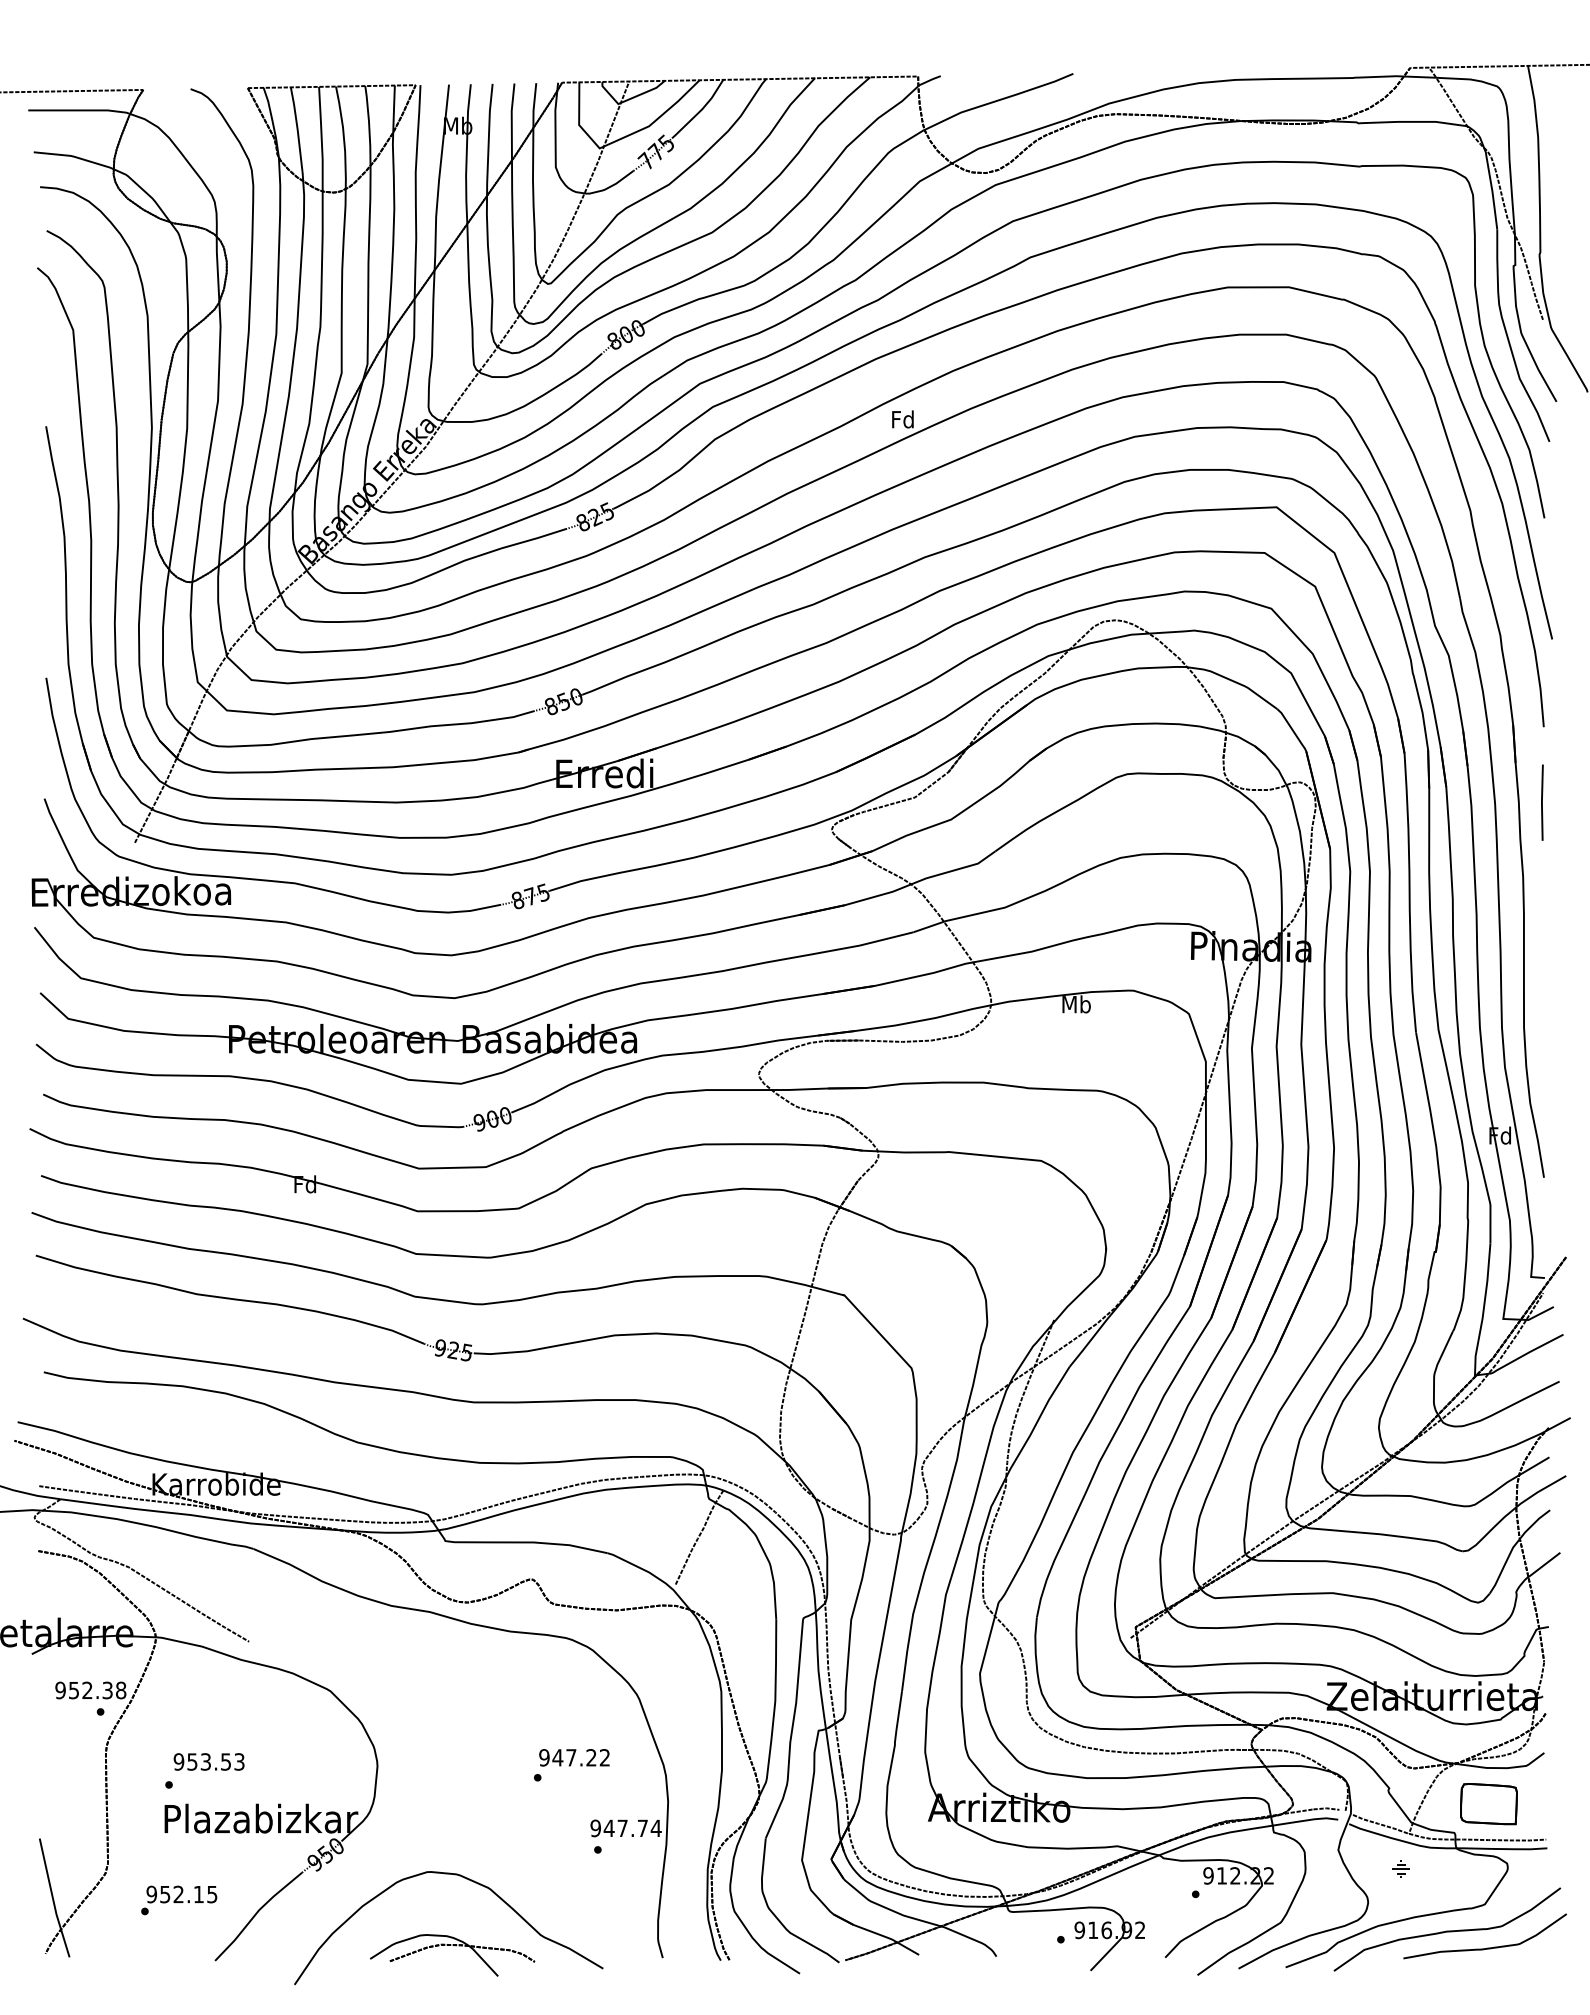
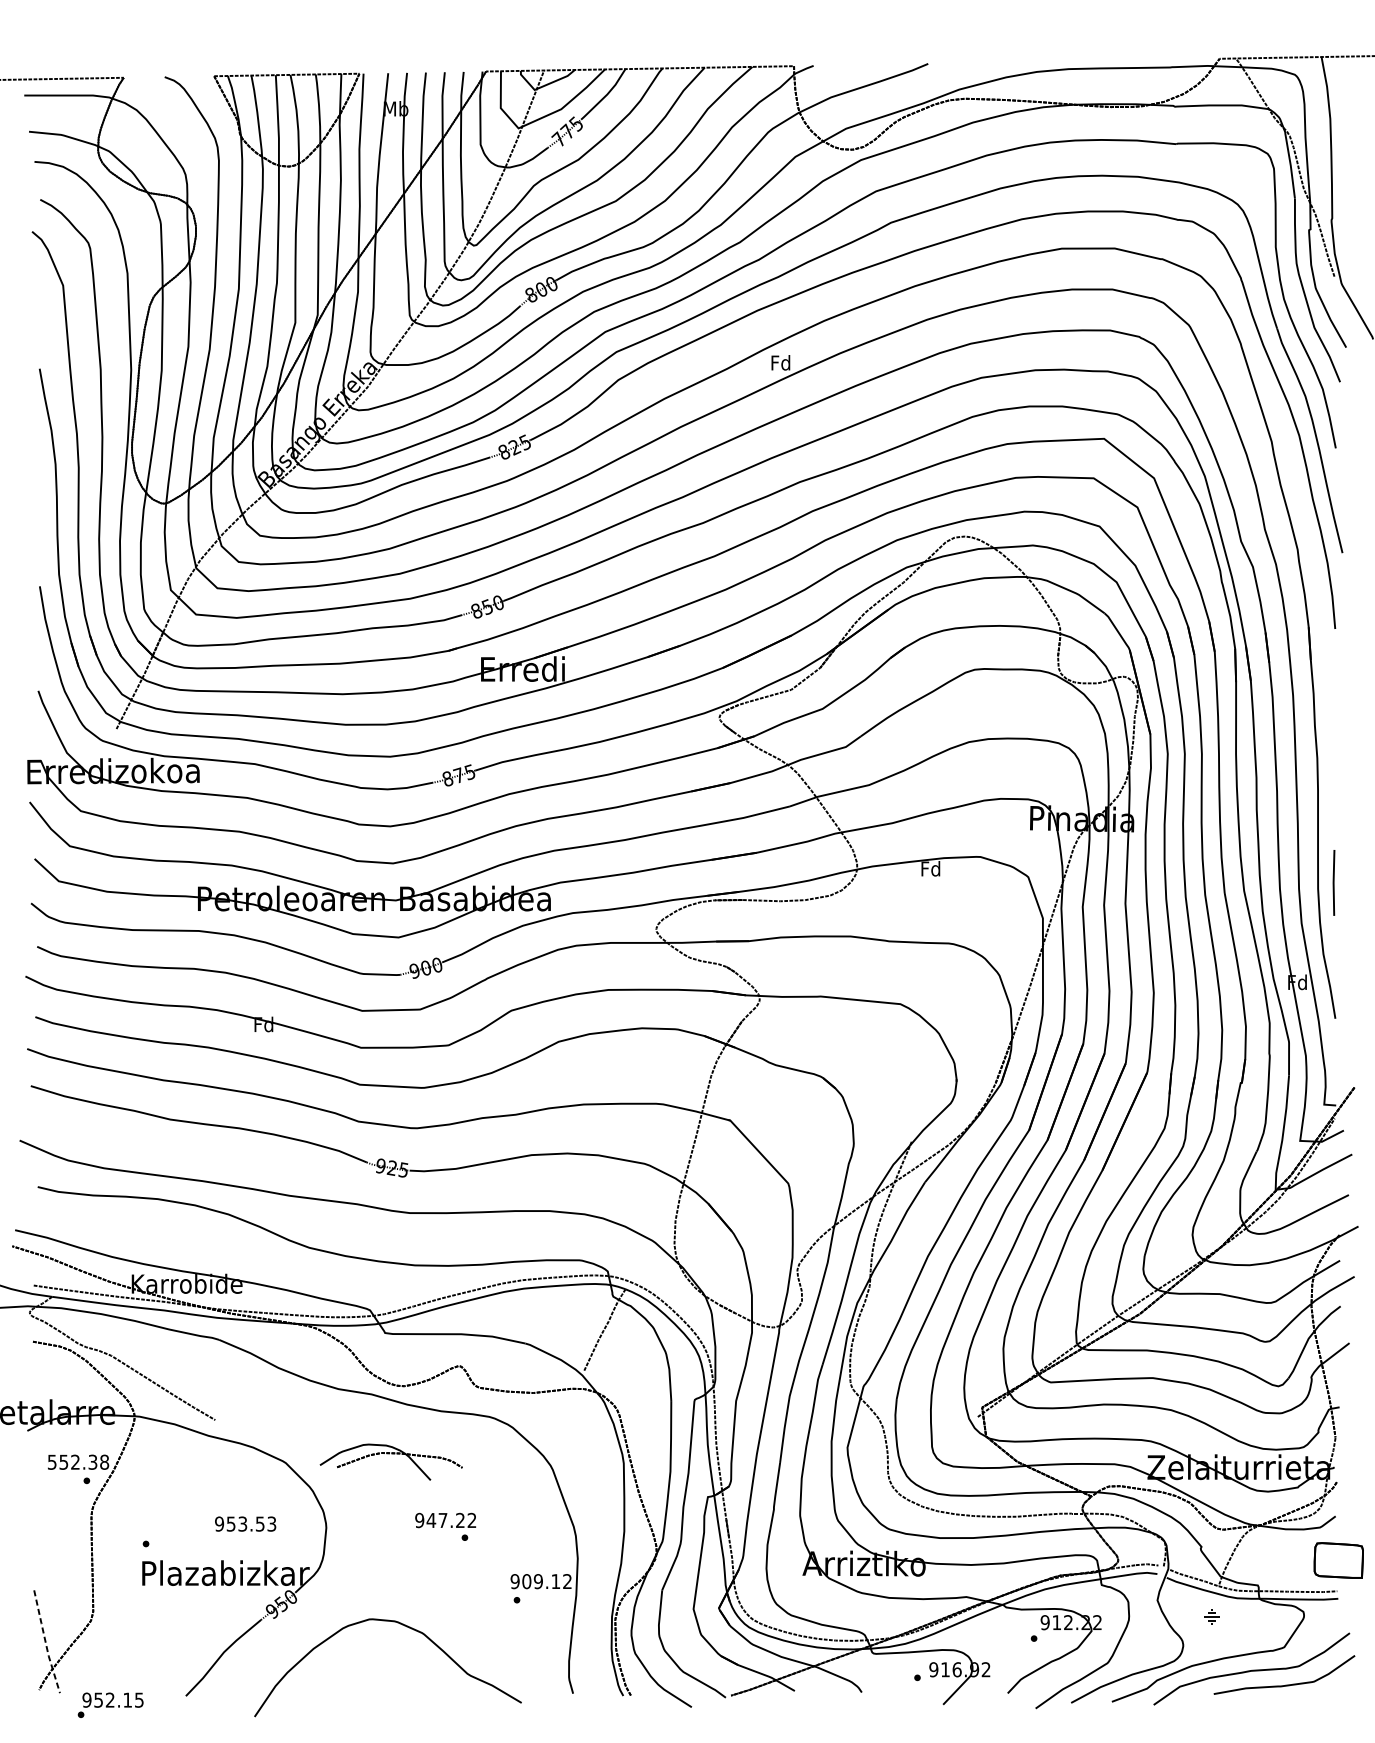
line: (1542, 802) -> (1334, 882), moved
text: (1076, 1004) -> (930, 868), Mb -> Fd
text: (60, 1689) -> (52, 1461), 952.38 -> 552.38
text: (574, 1757) -> (445, 1520), moved
text: (208, 1761) -> (245, 1523), moved
part: (1488, 1804) -> (1338, 1560), moved
text: (632, 1828) -> (546, 1581), 947.74 -> 909.12
line: (52, 1898) -> (45, 1642), solid -> dashed
text: (179, 1900) -> (110, 1705), moved
part: (454, 1946) -> (392, 1454), moved

